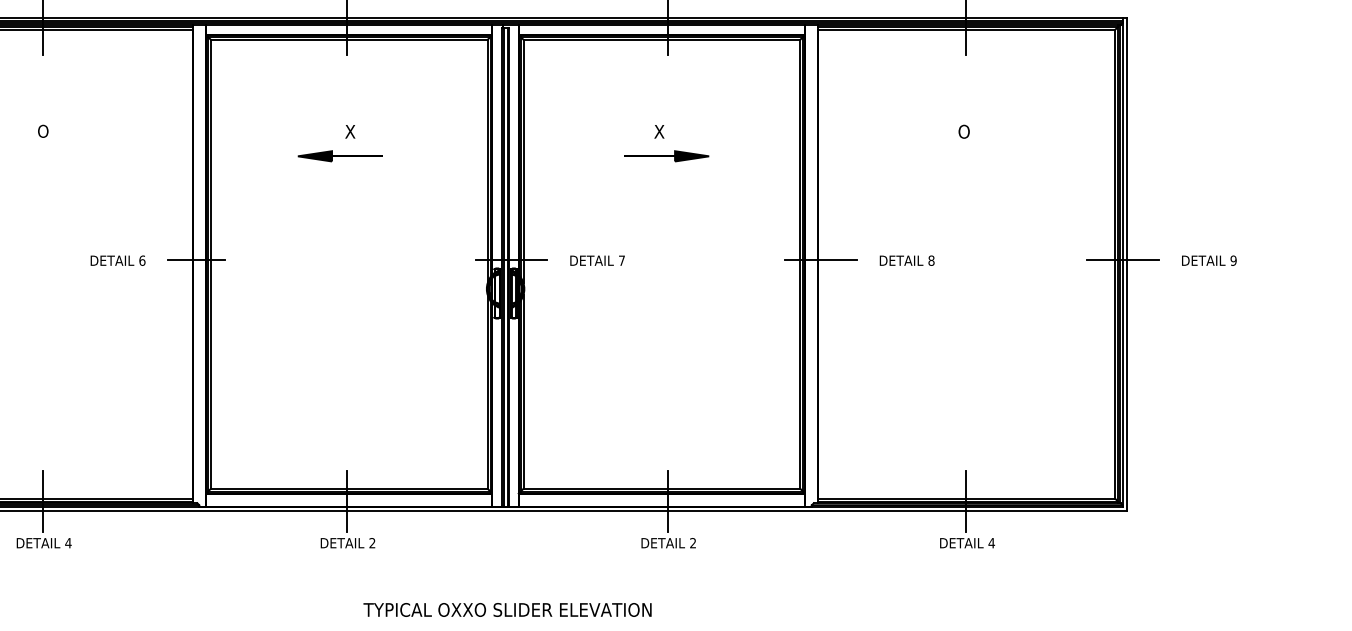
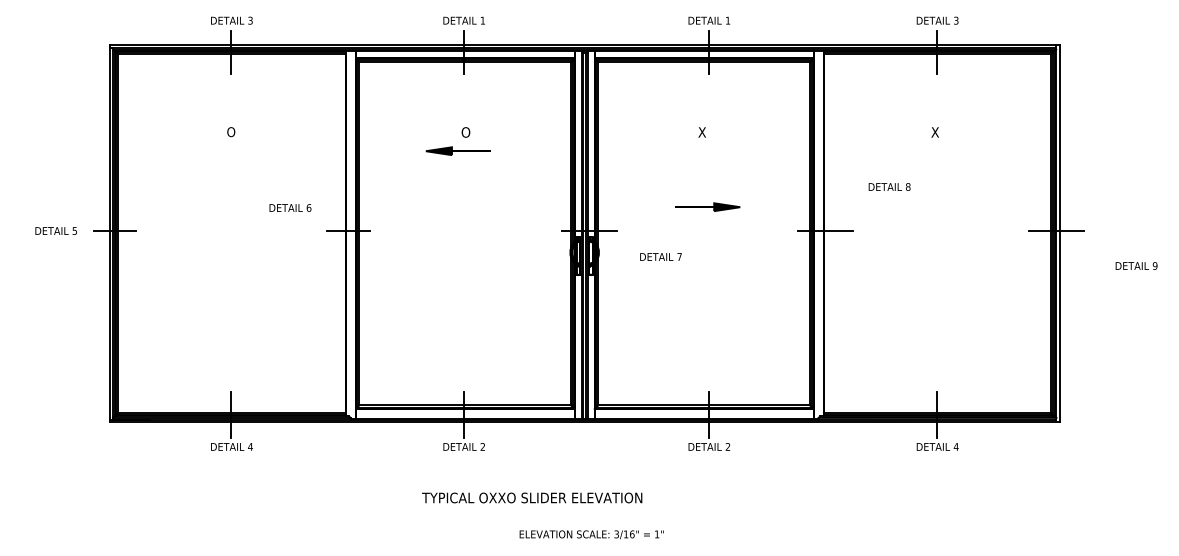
text: (349, 131) -> (465, 132), X -> O
text: (964, 131) -> (935, 132), O -> X
part: (666, 155) -> (707, 206), moved
text: (118, 260) -> (290, 207), moved
text: (596, 260) -> (660, 256), moved
text: (906, 260) -> (889, 186), moved
text: (1209, 260) -> (1136, 265), moved
text: (507, 609) -> (532, 497), moved

